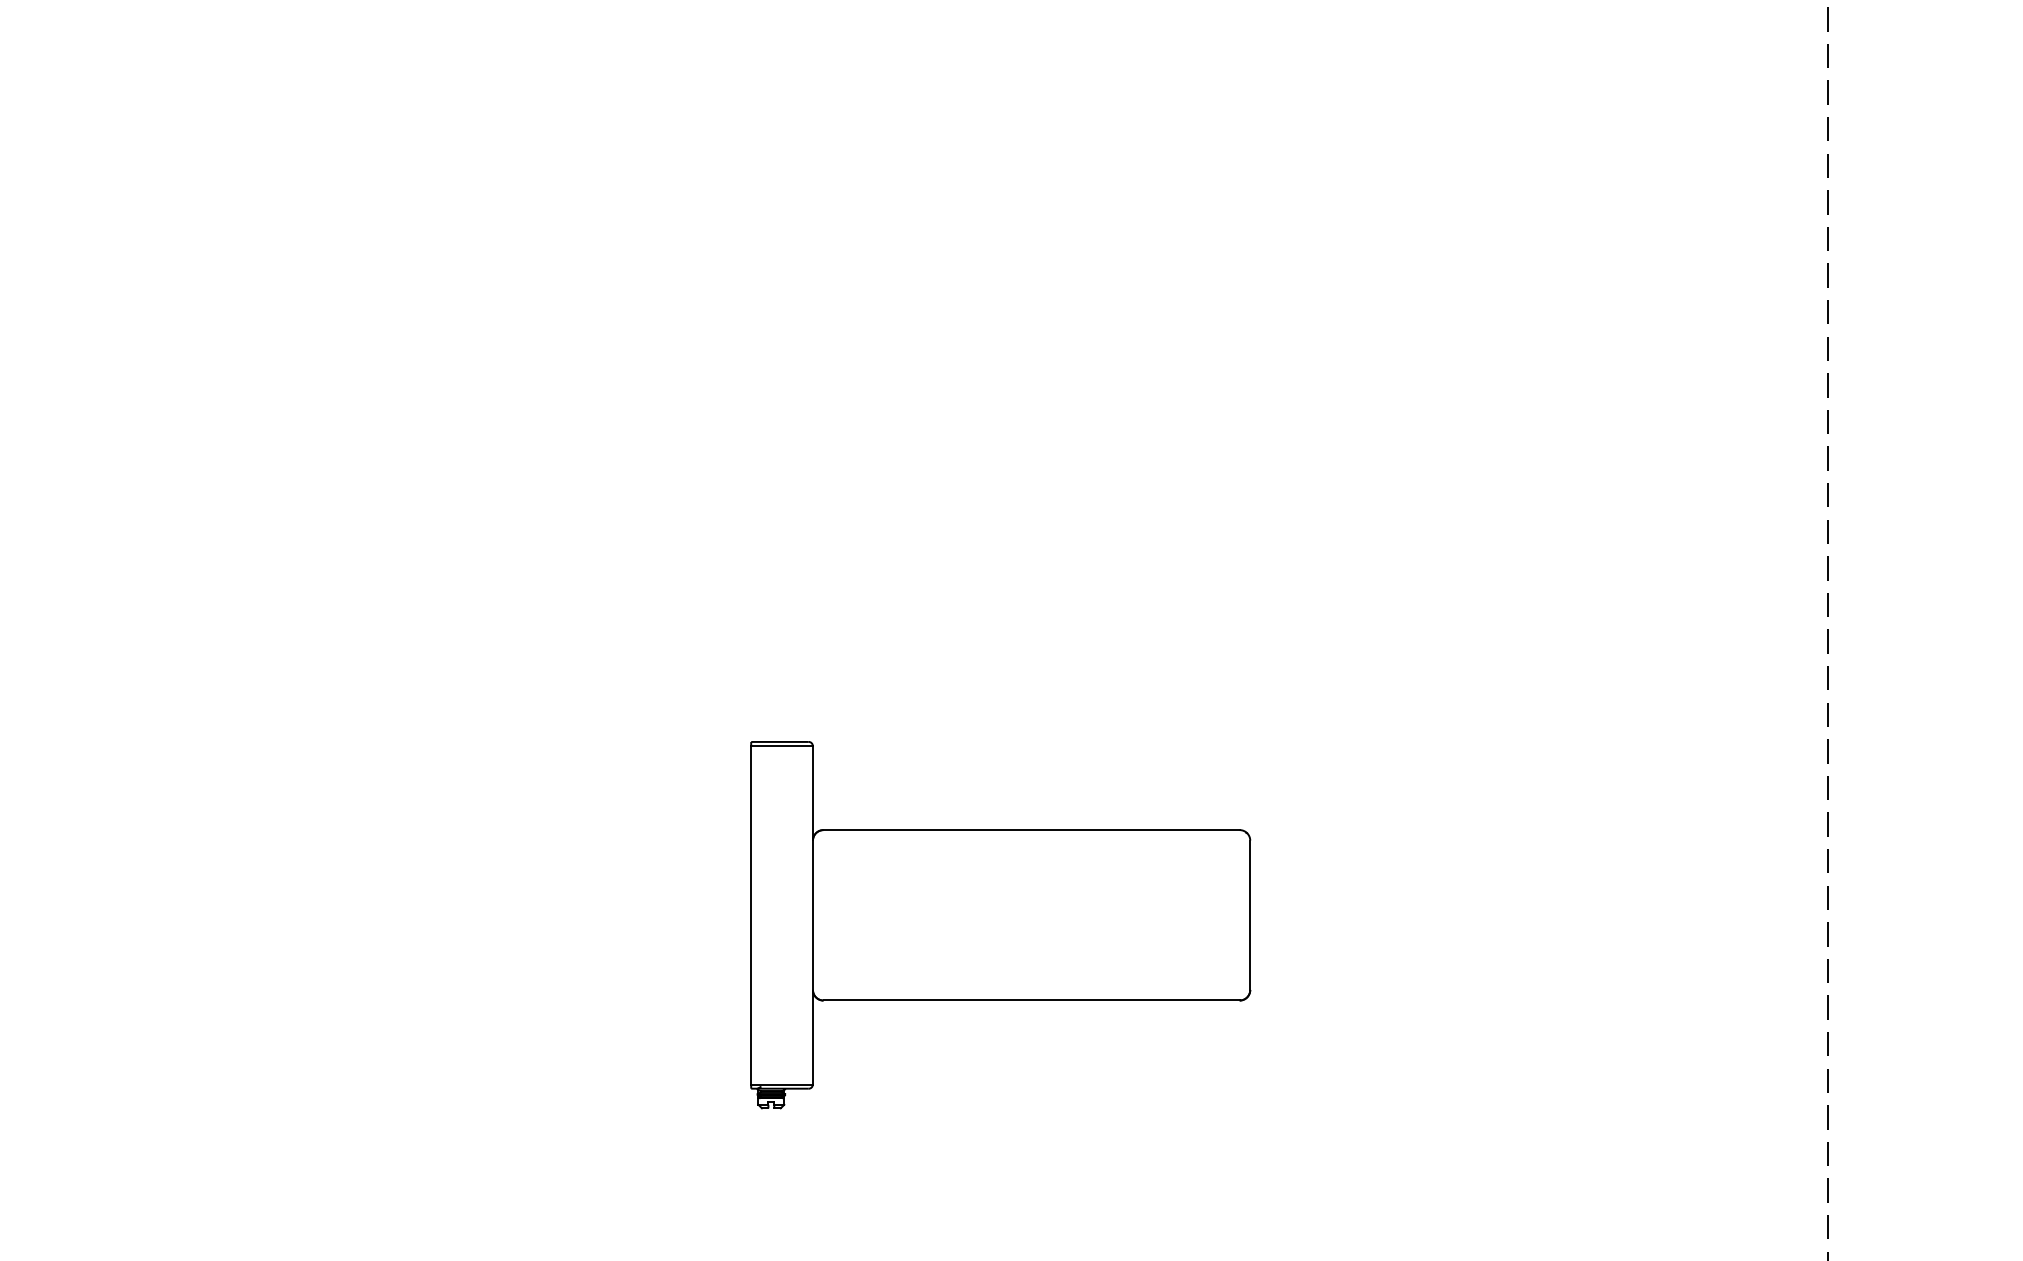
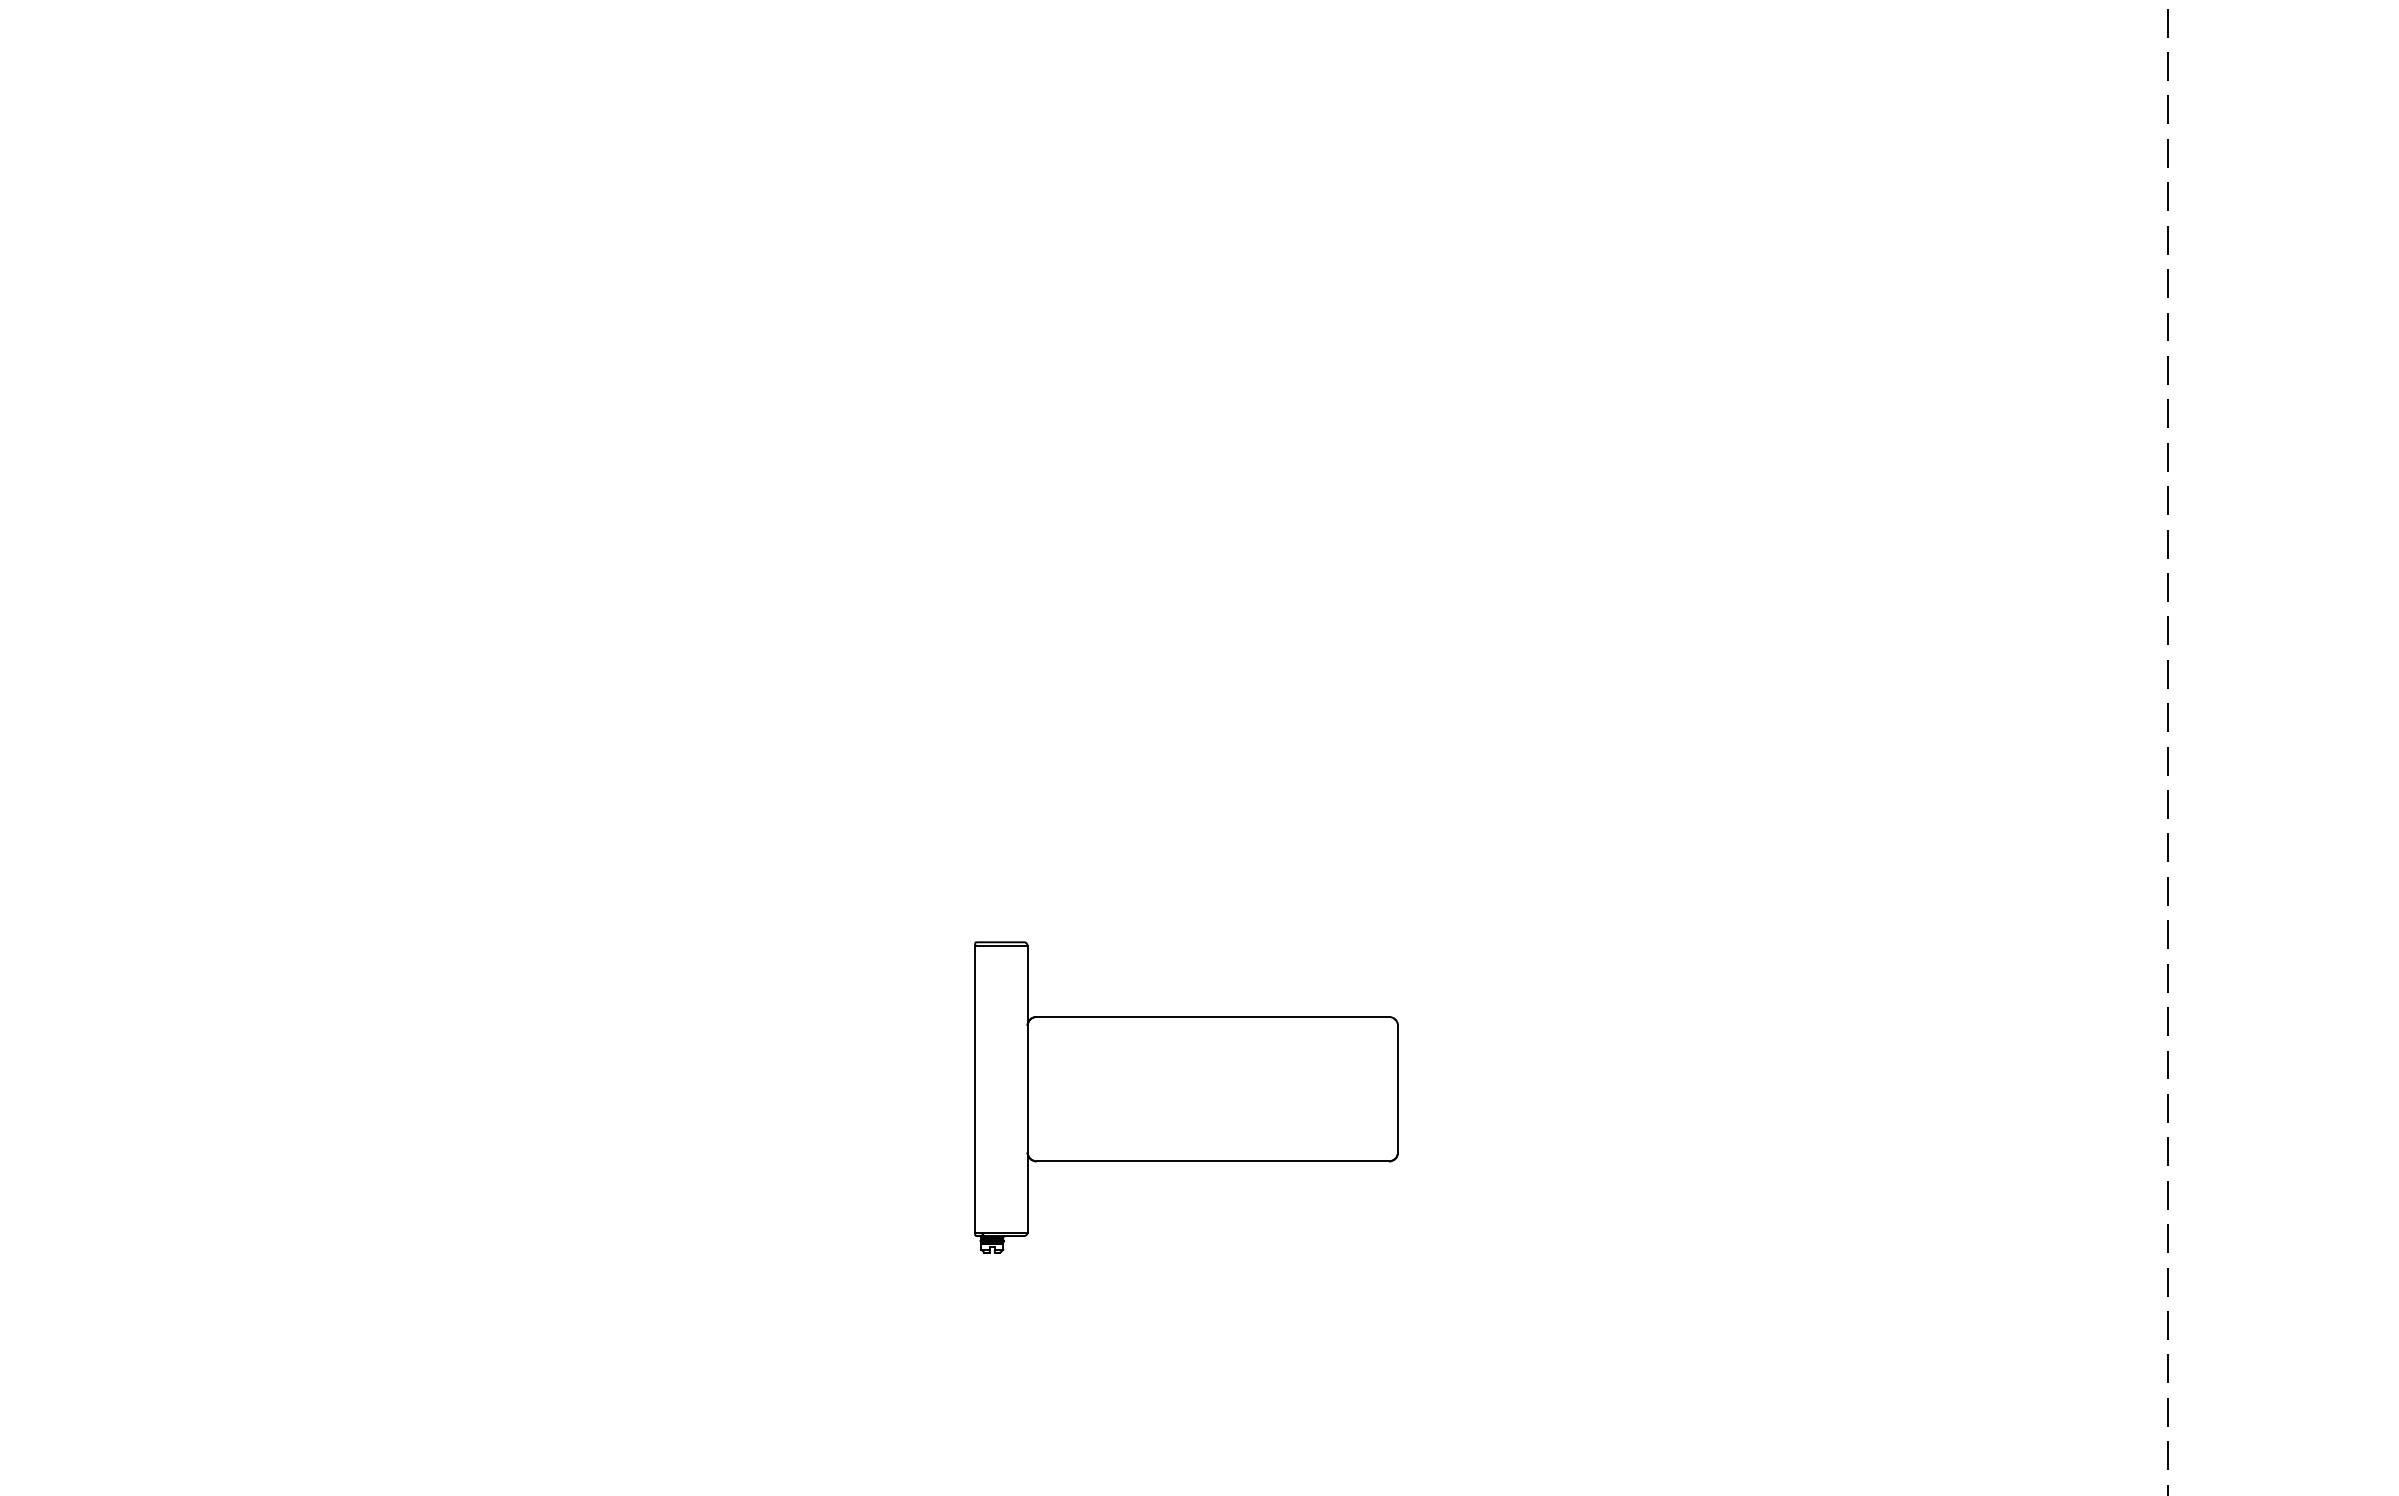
part: (1000, 925) -> (1186, 1097), size x0.71

